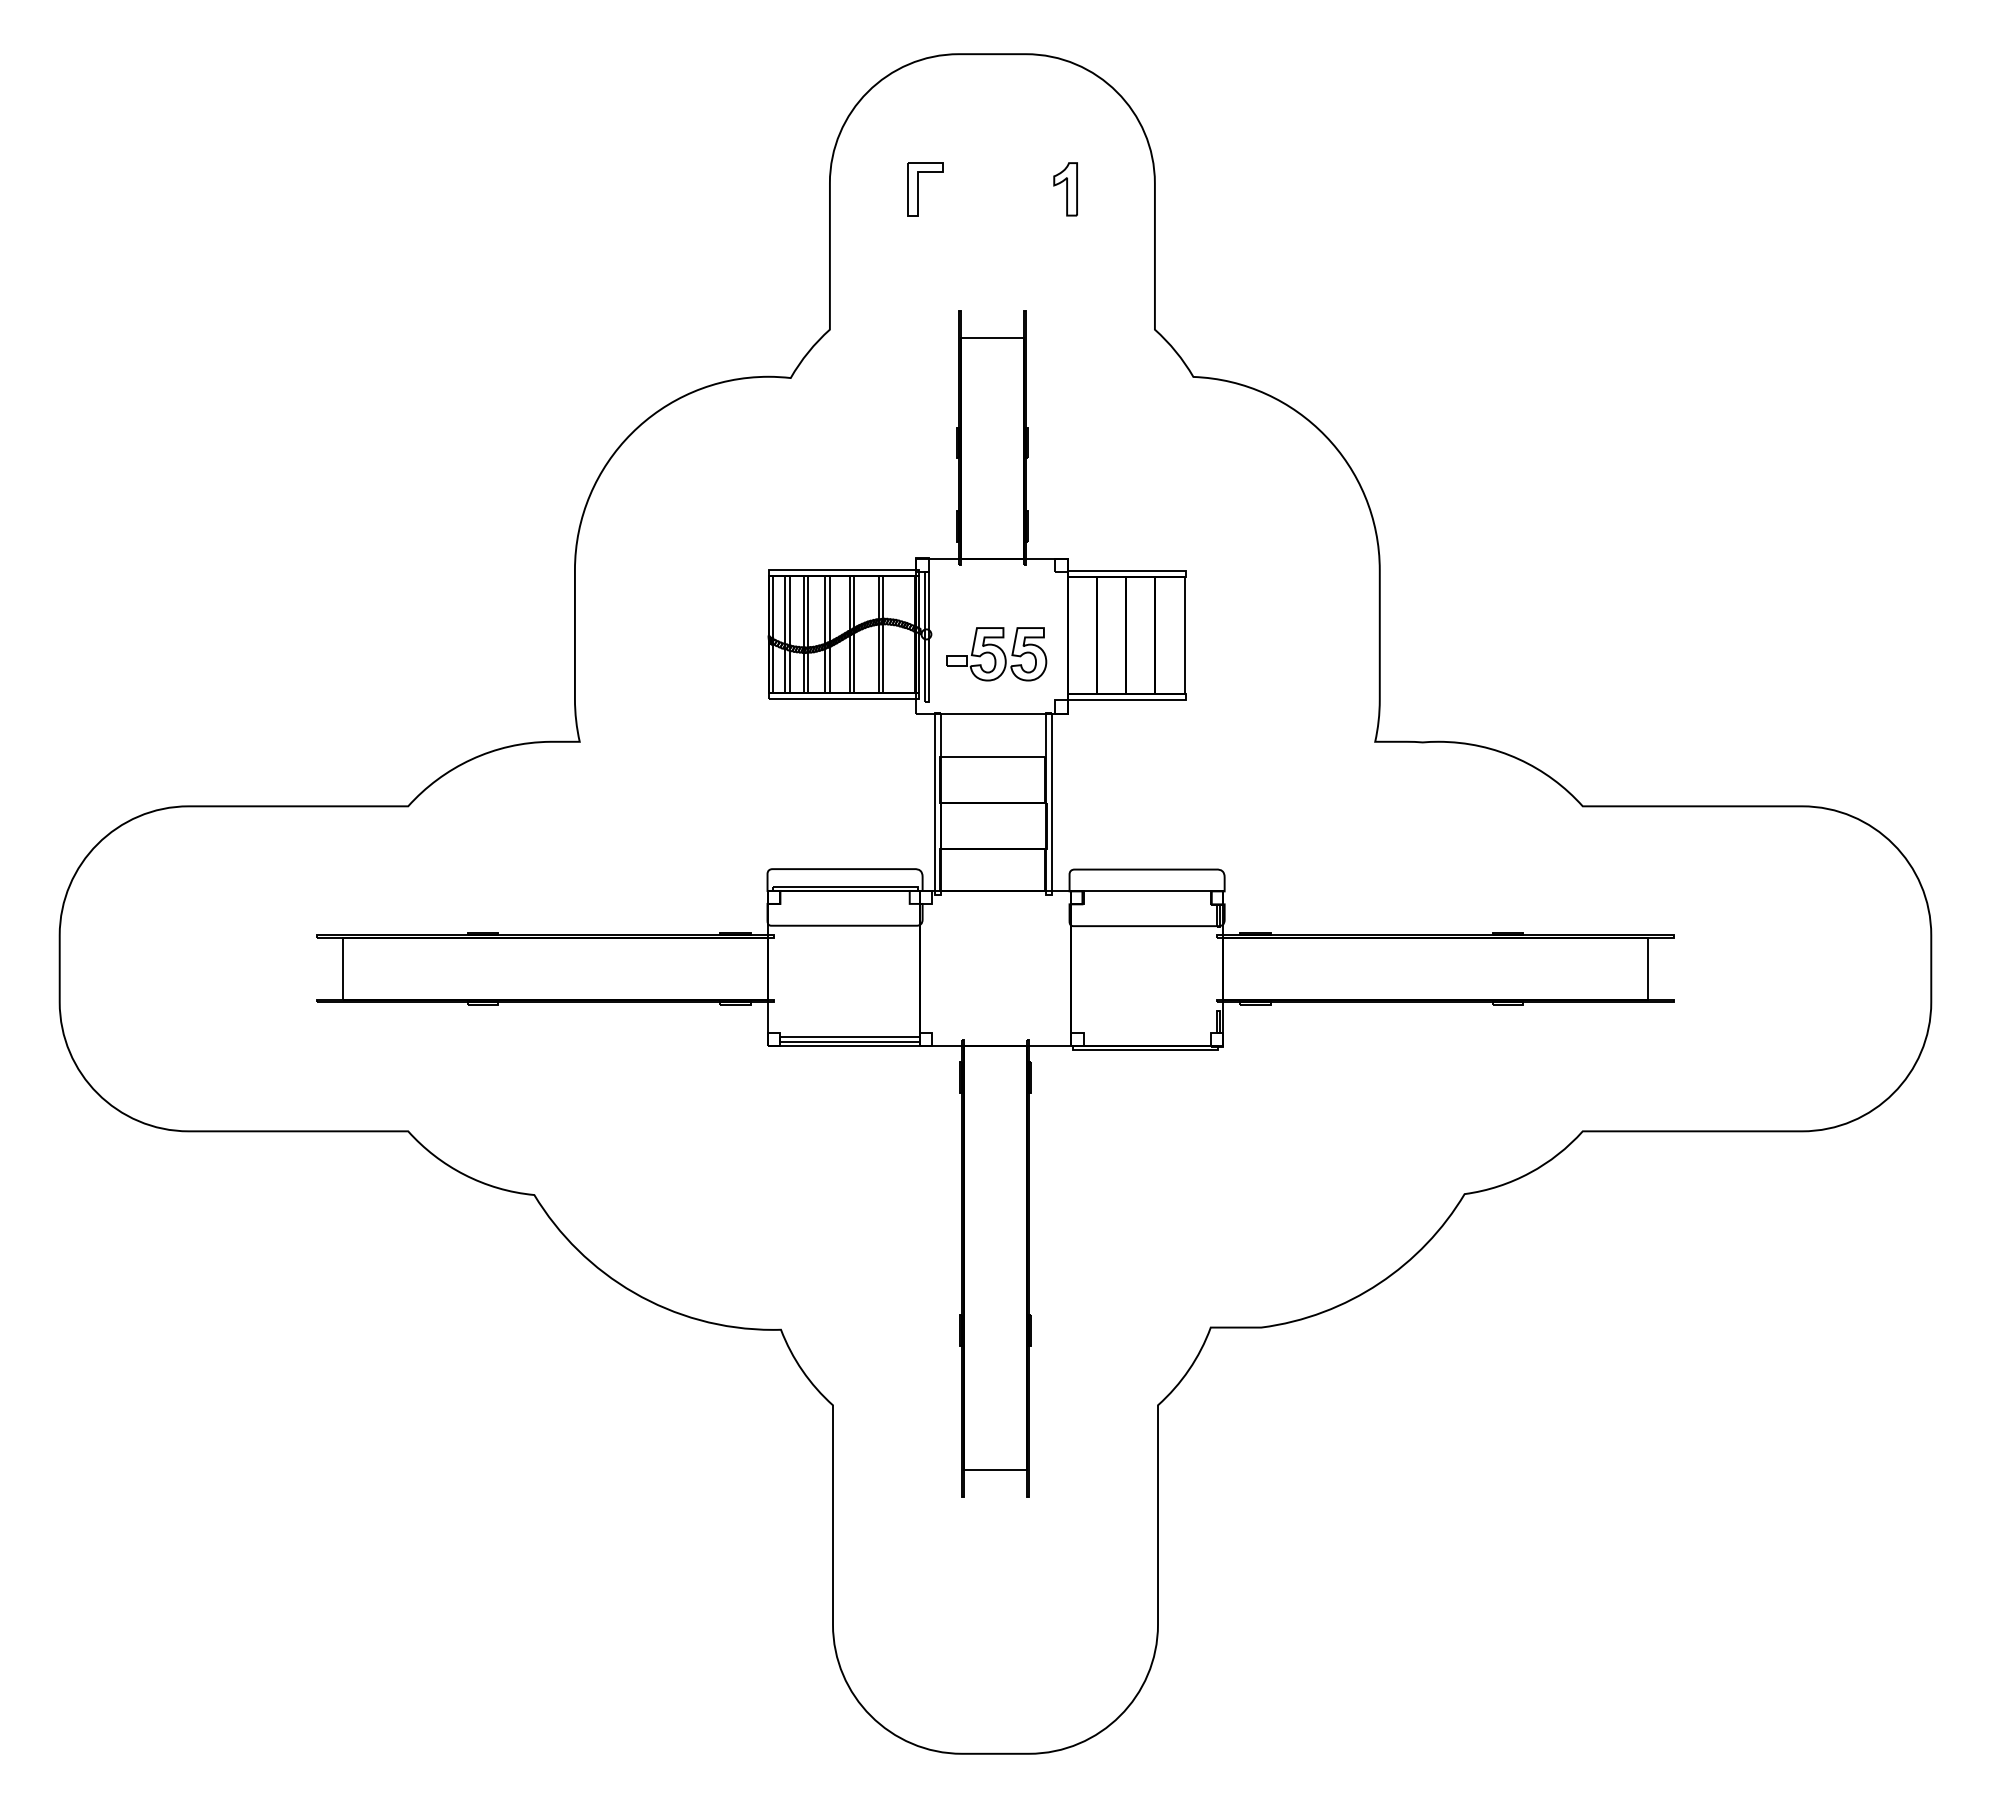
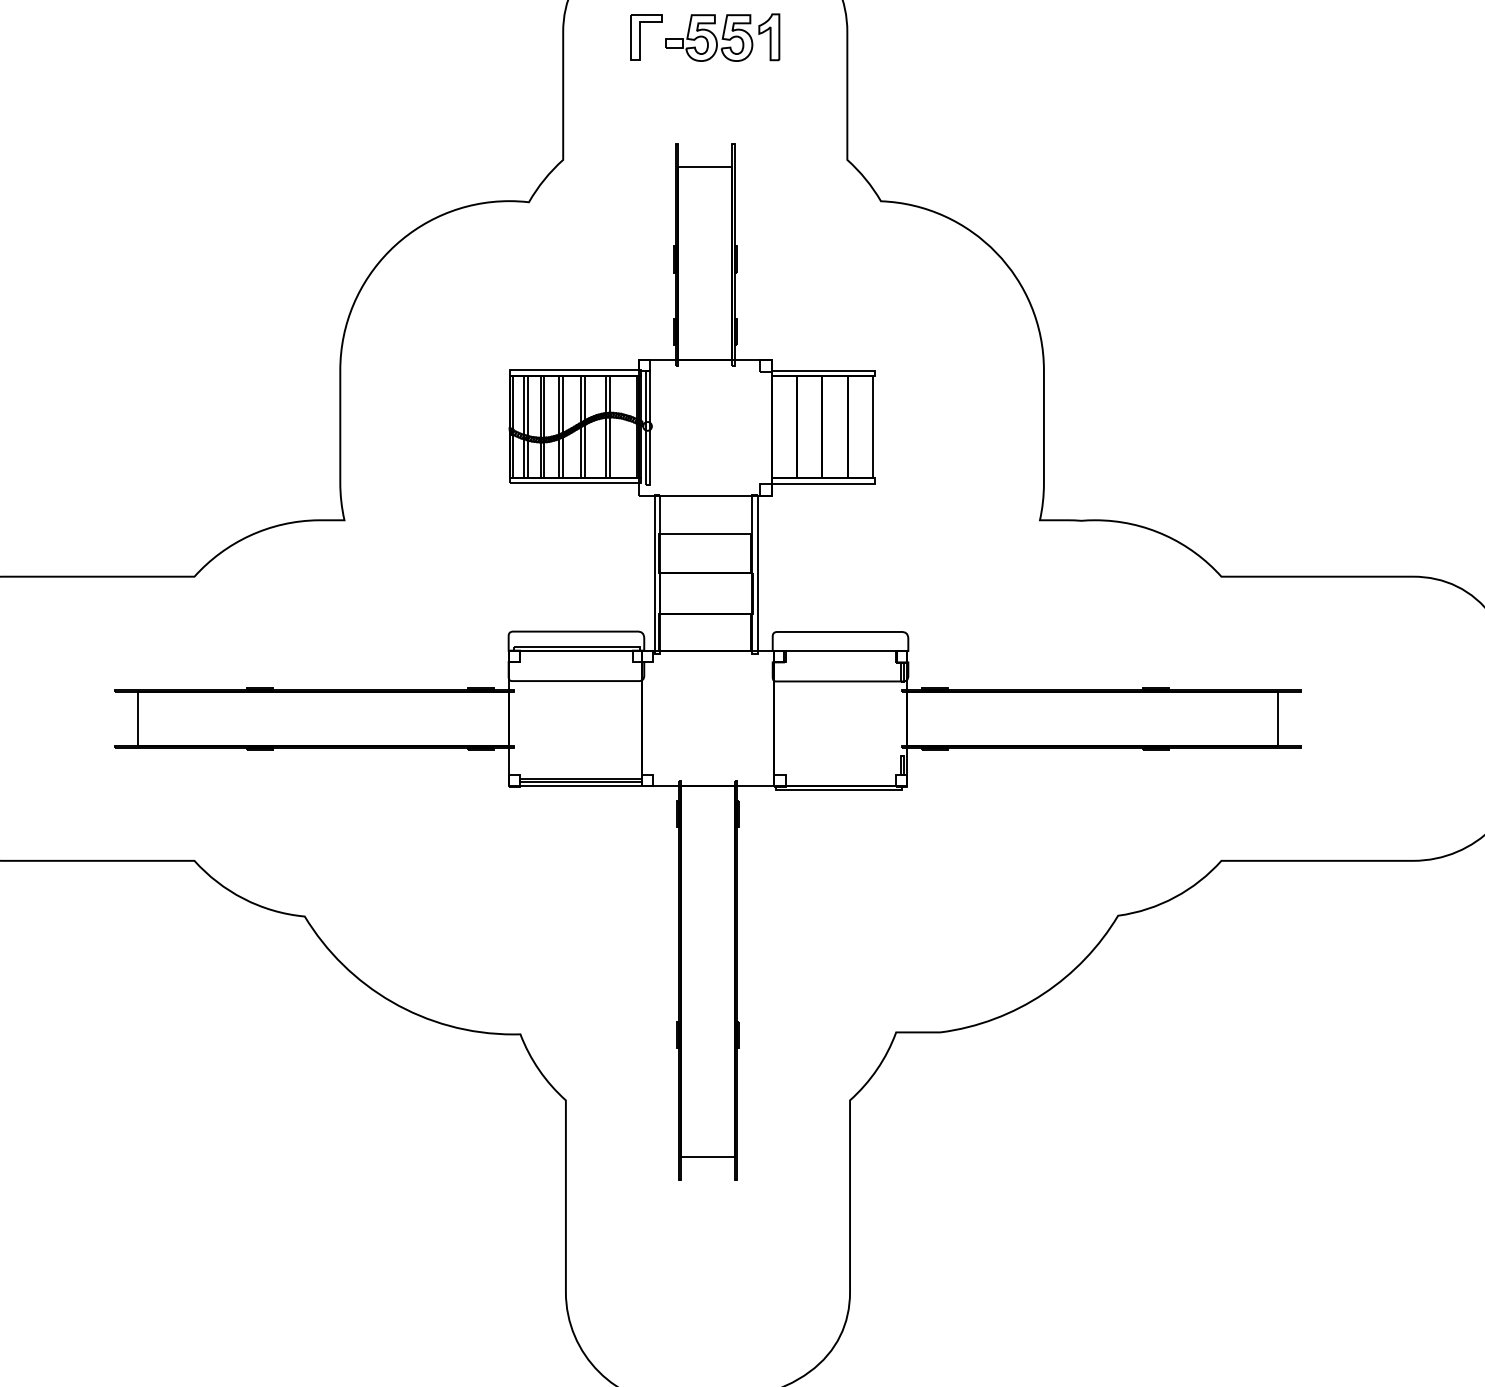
part: (996, 654) -> (708, 38), moved

